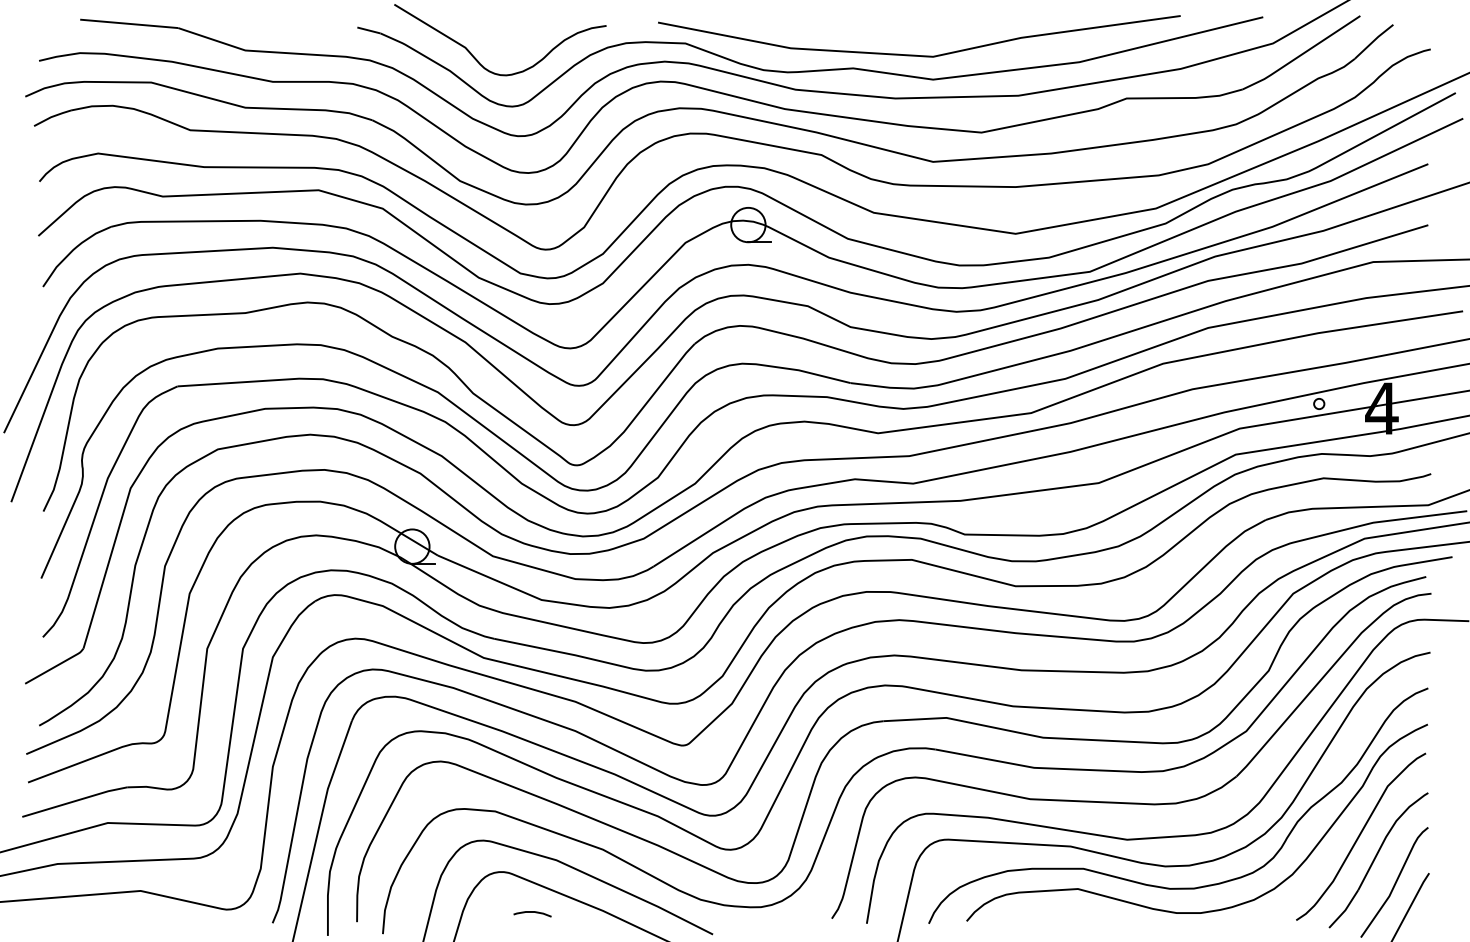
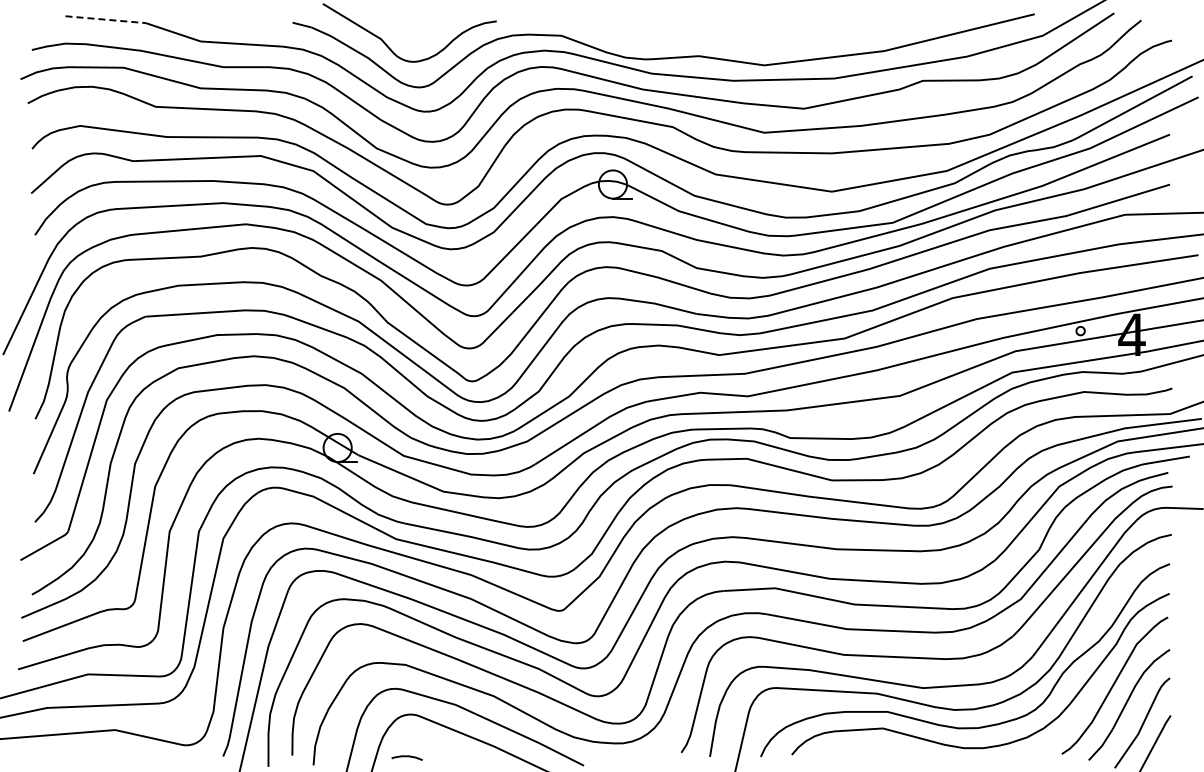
line: (130, 23) -> (106, 19), solid -> dashed
line: (915, 54) -> (749, 44), removed
curve: (531, 913) -> (406, 757), moved

